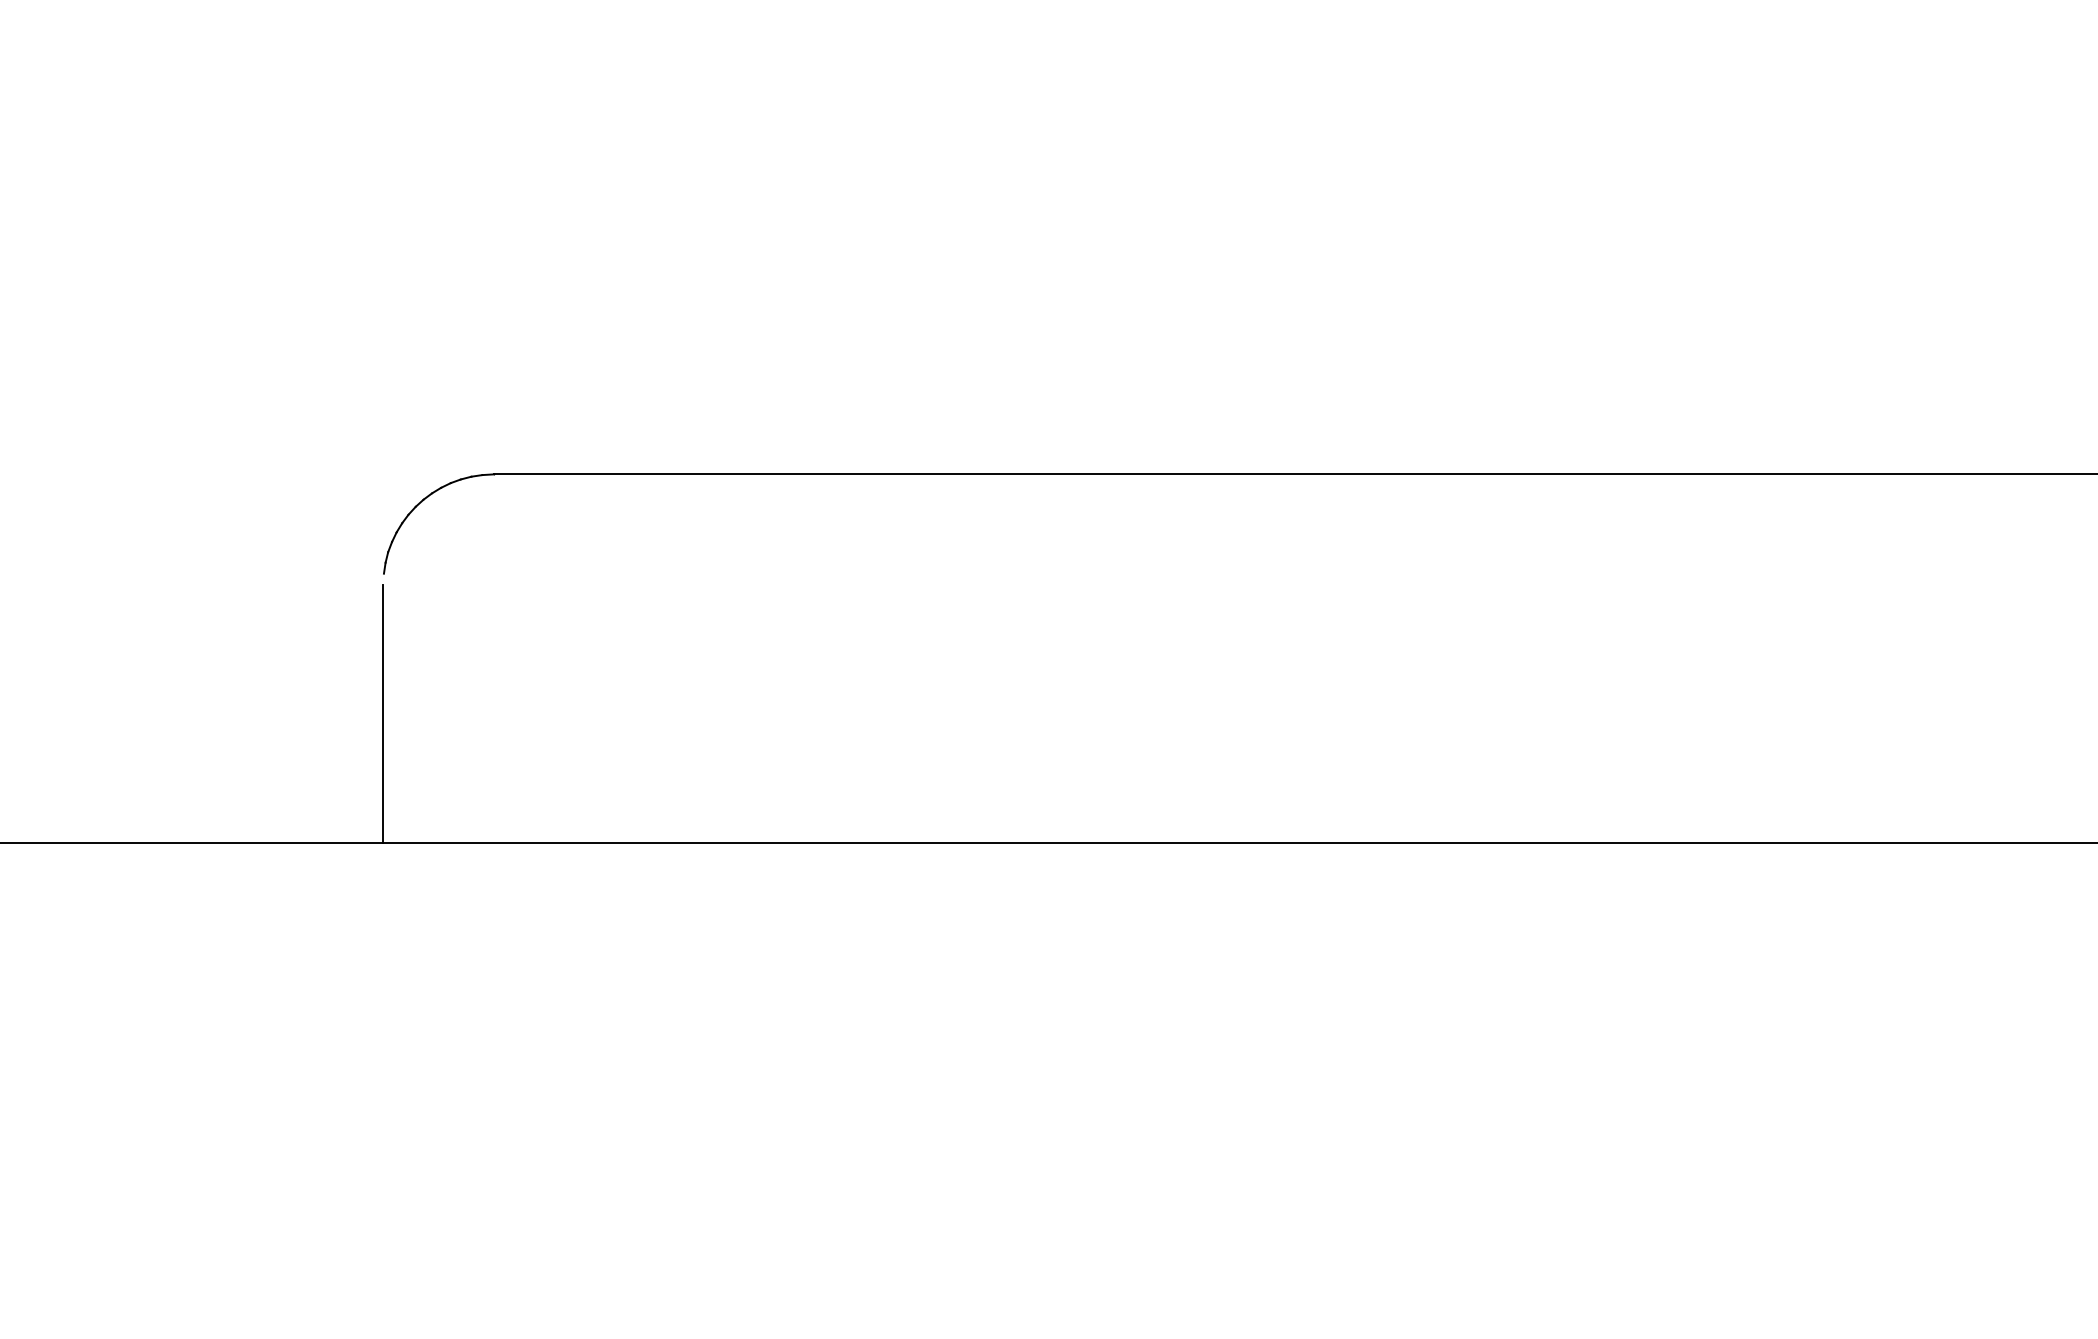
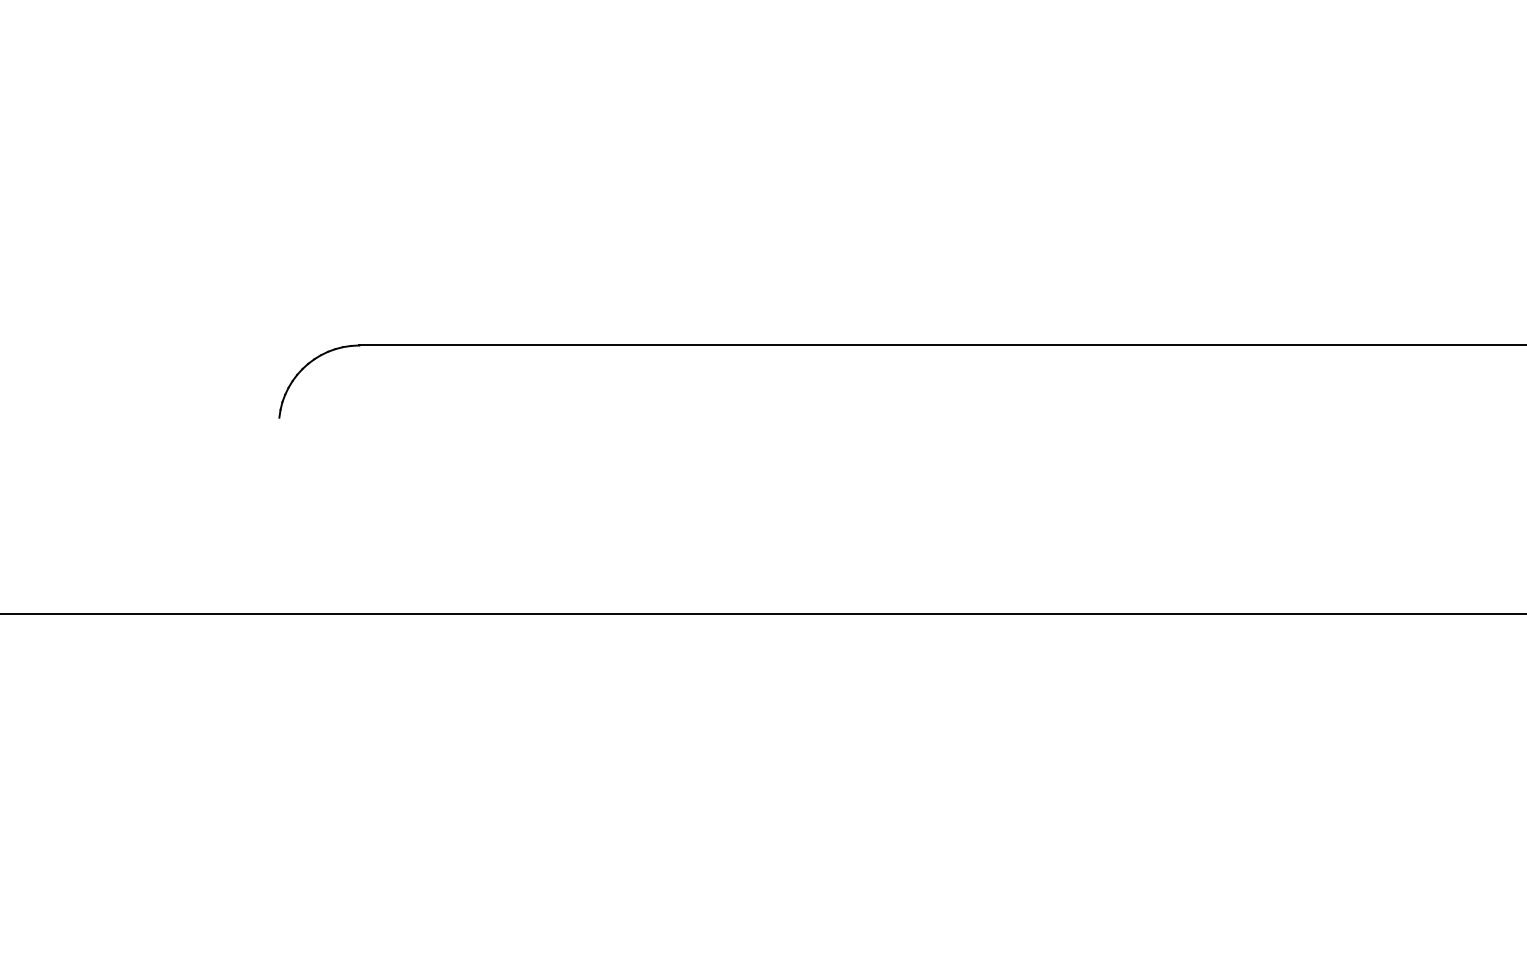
line: (384, 713) -> (279, 519), removed

